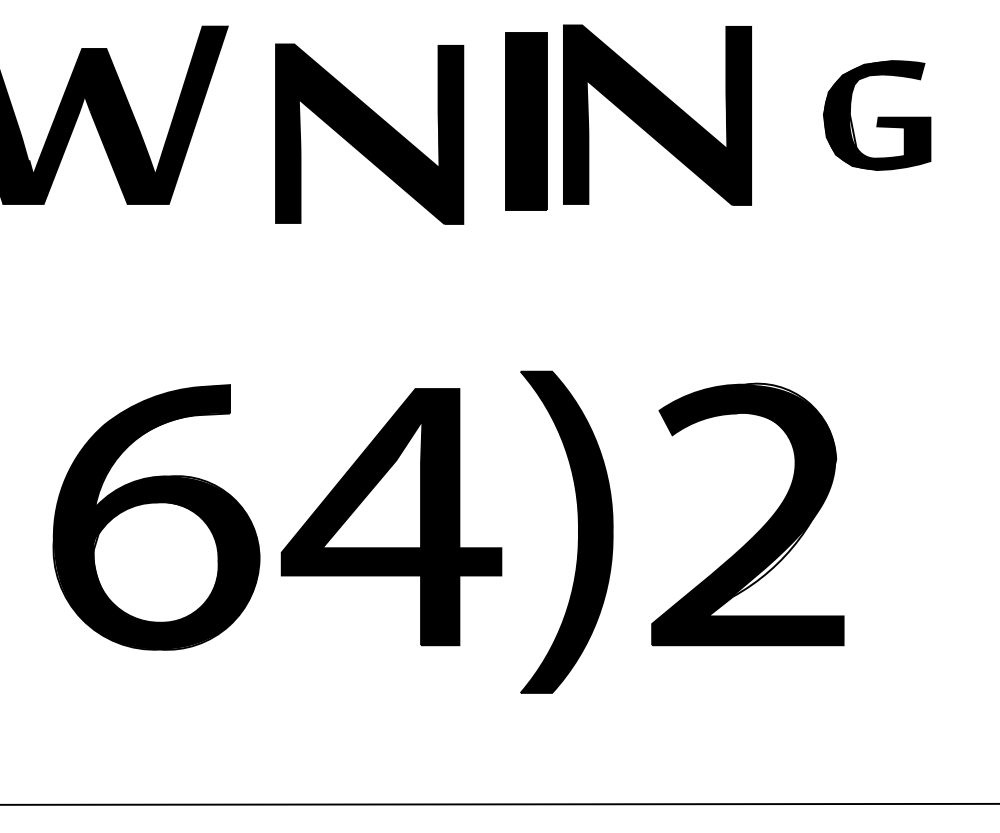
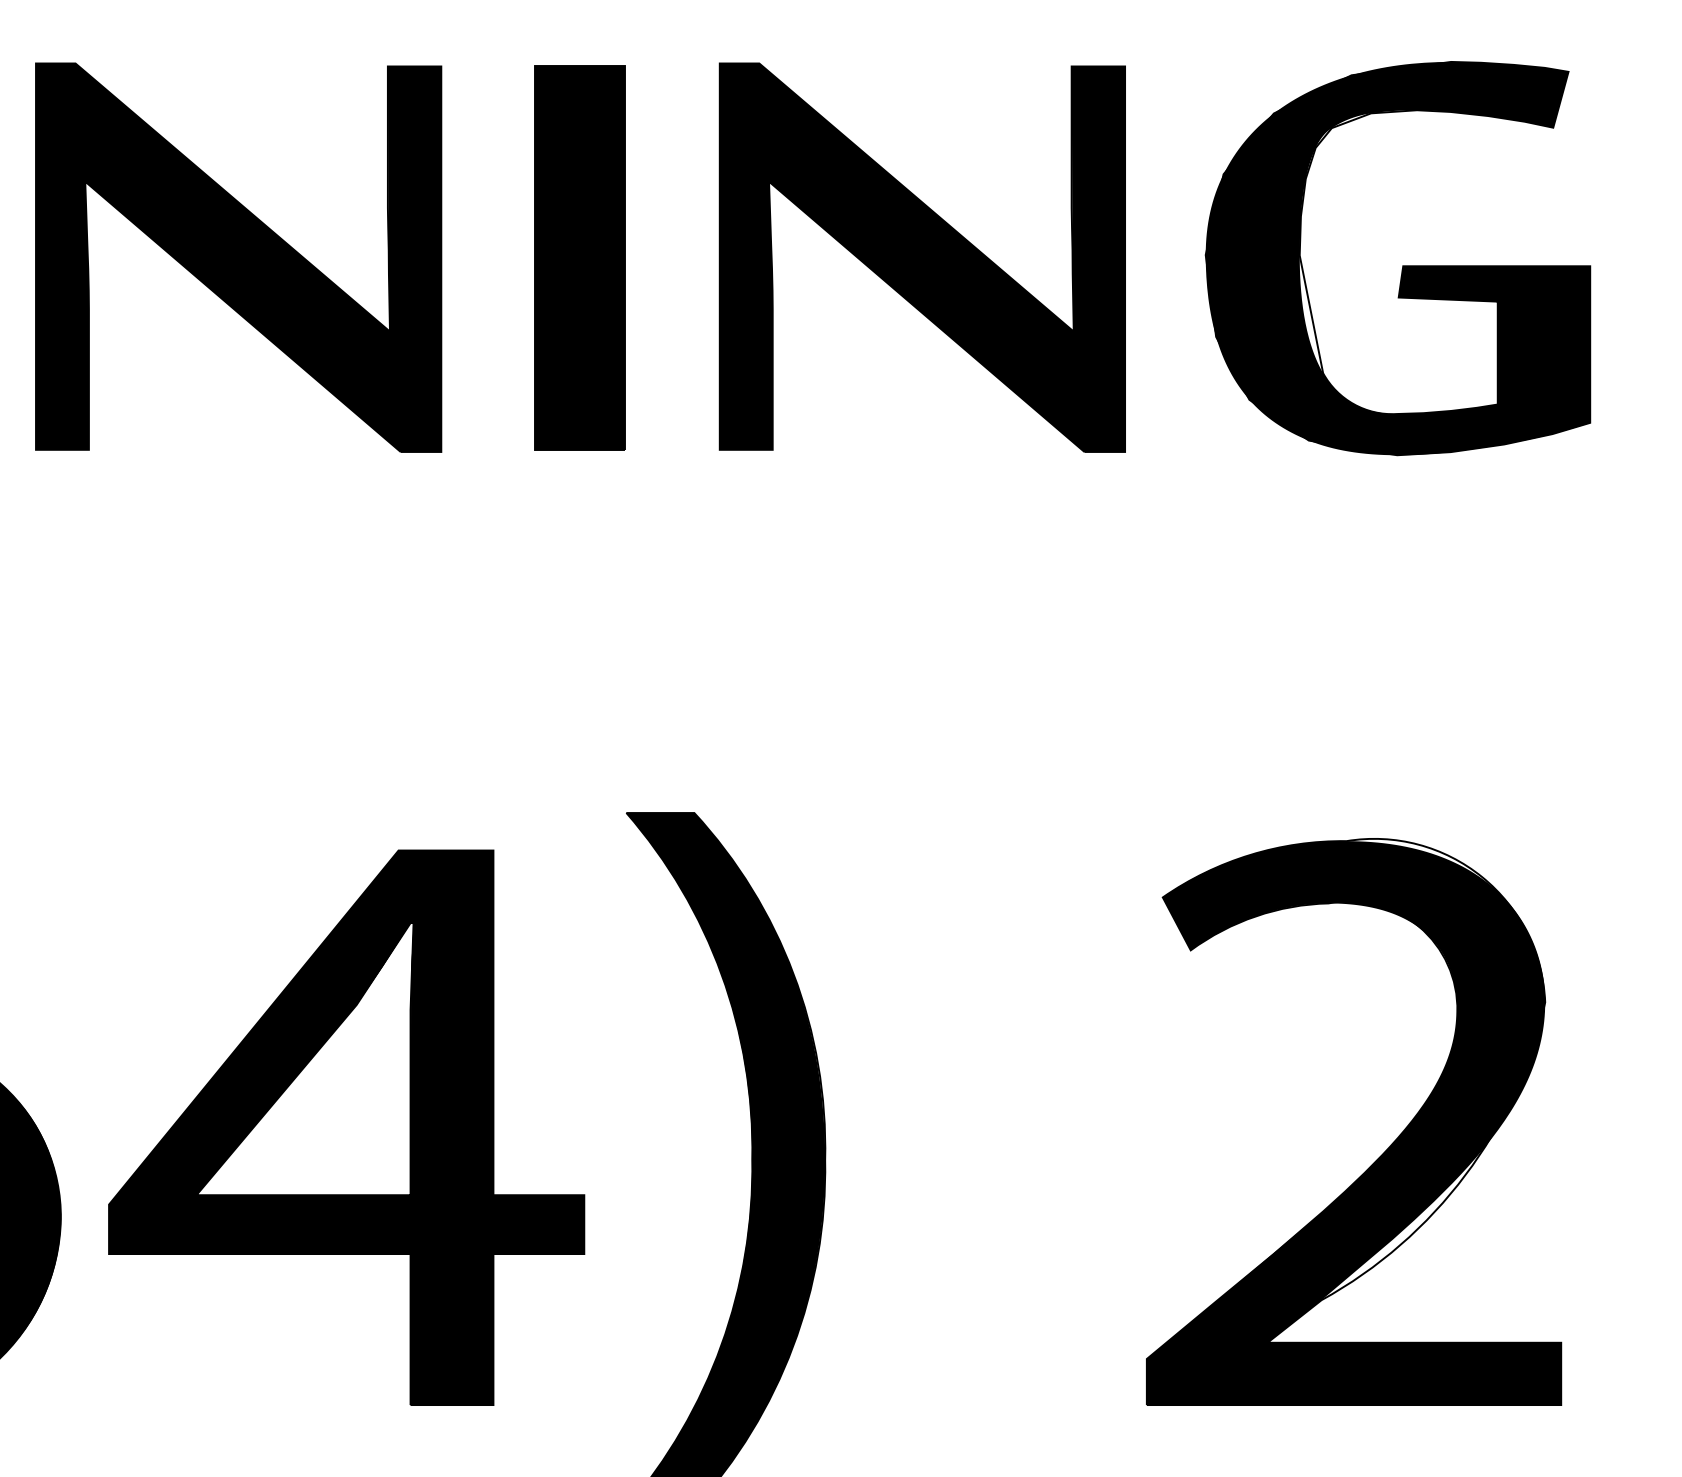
part: (876, 115) -> (1396, 258), size x1.67
part: (526, 121) -> (580, 258), moved
part: (369, 133) -> (238, 256), moved
part: (761, 527) -> (1383, 1150), moved

